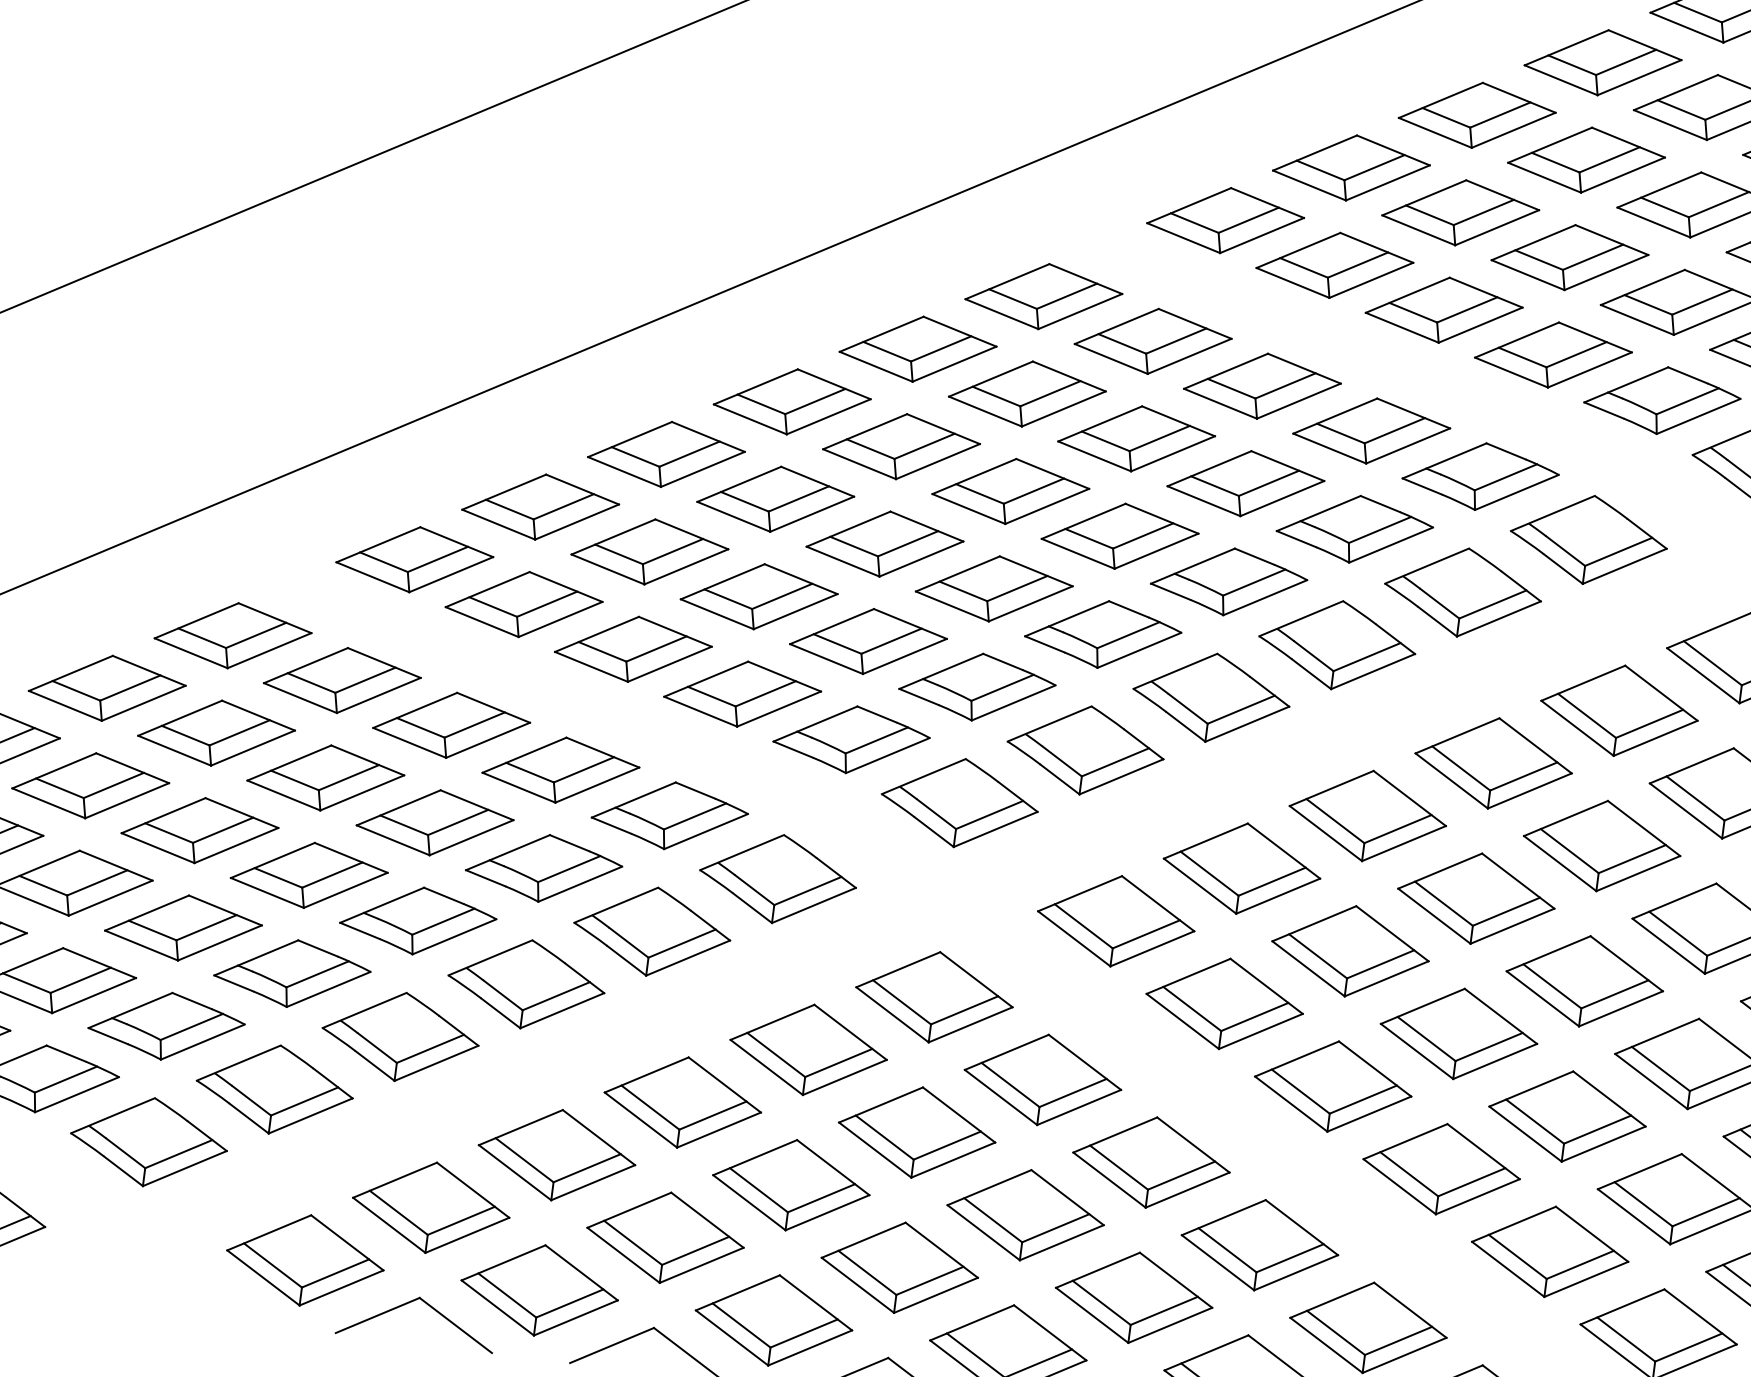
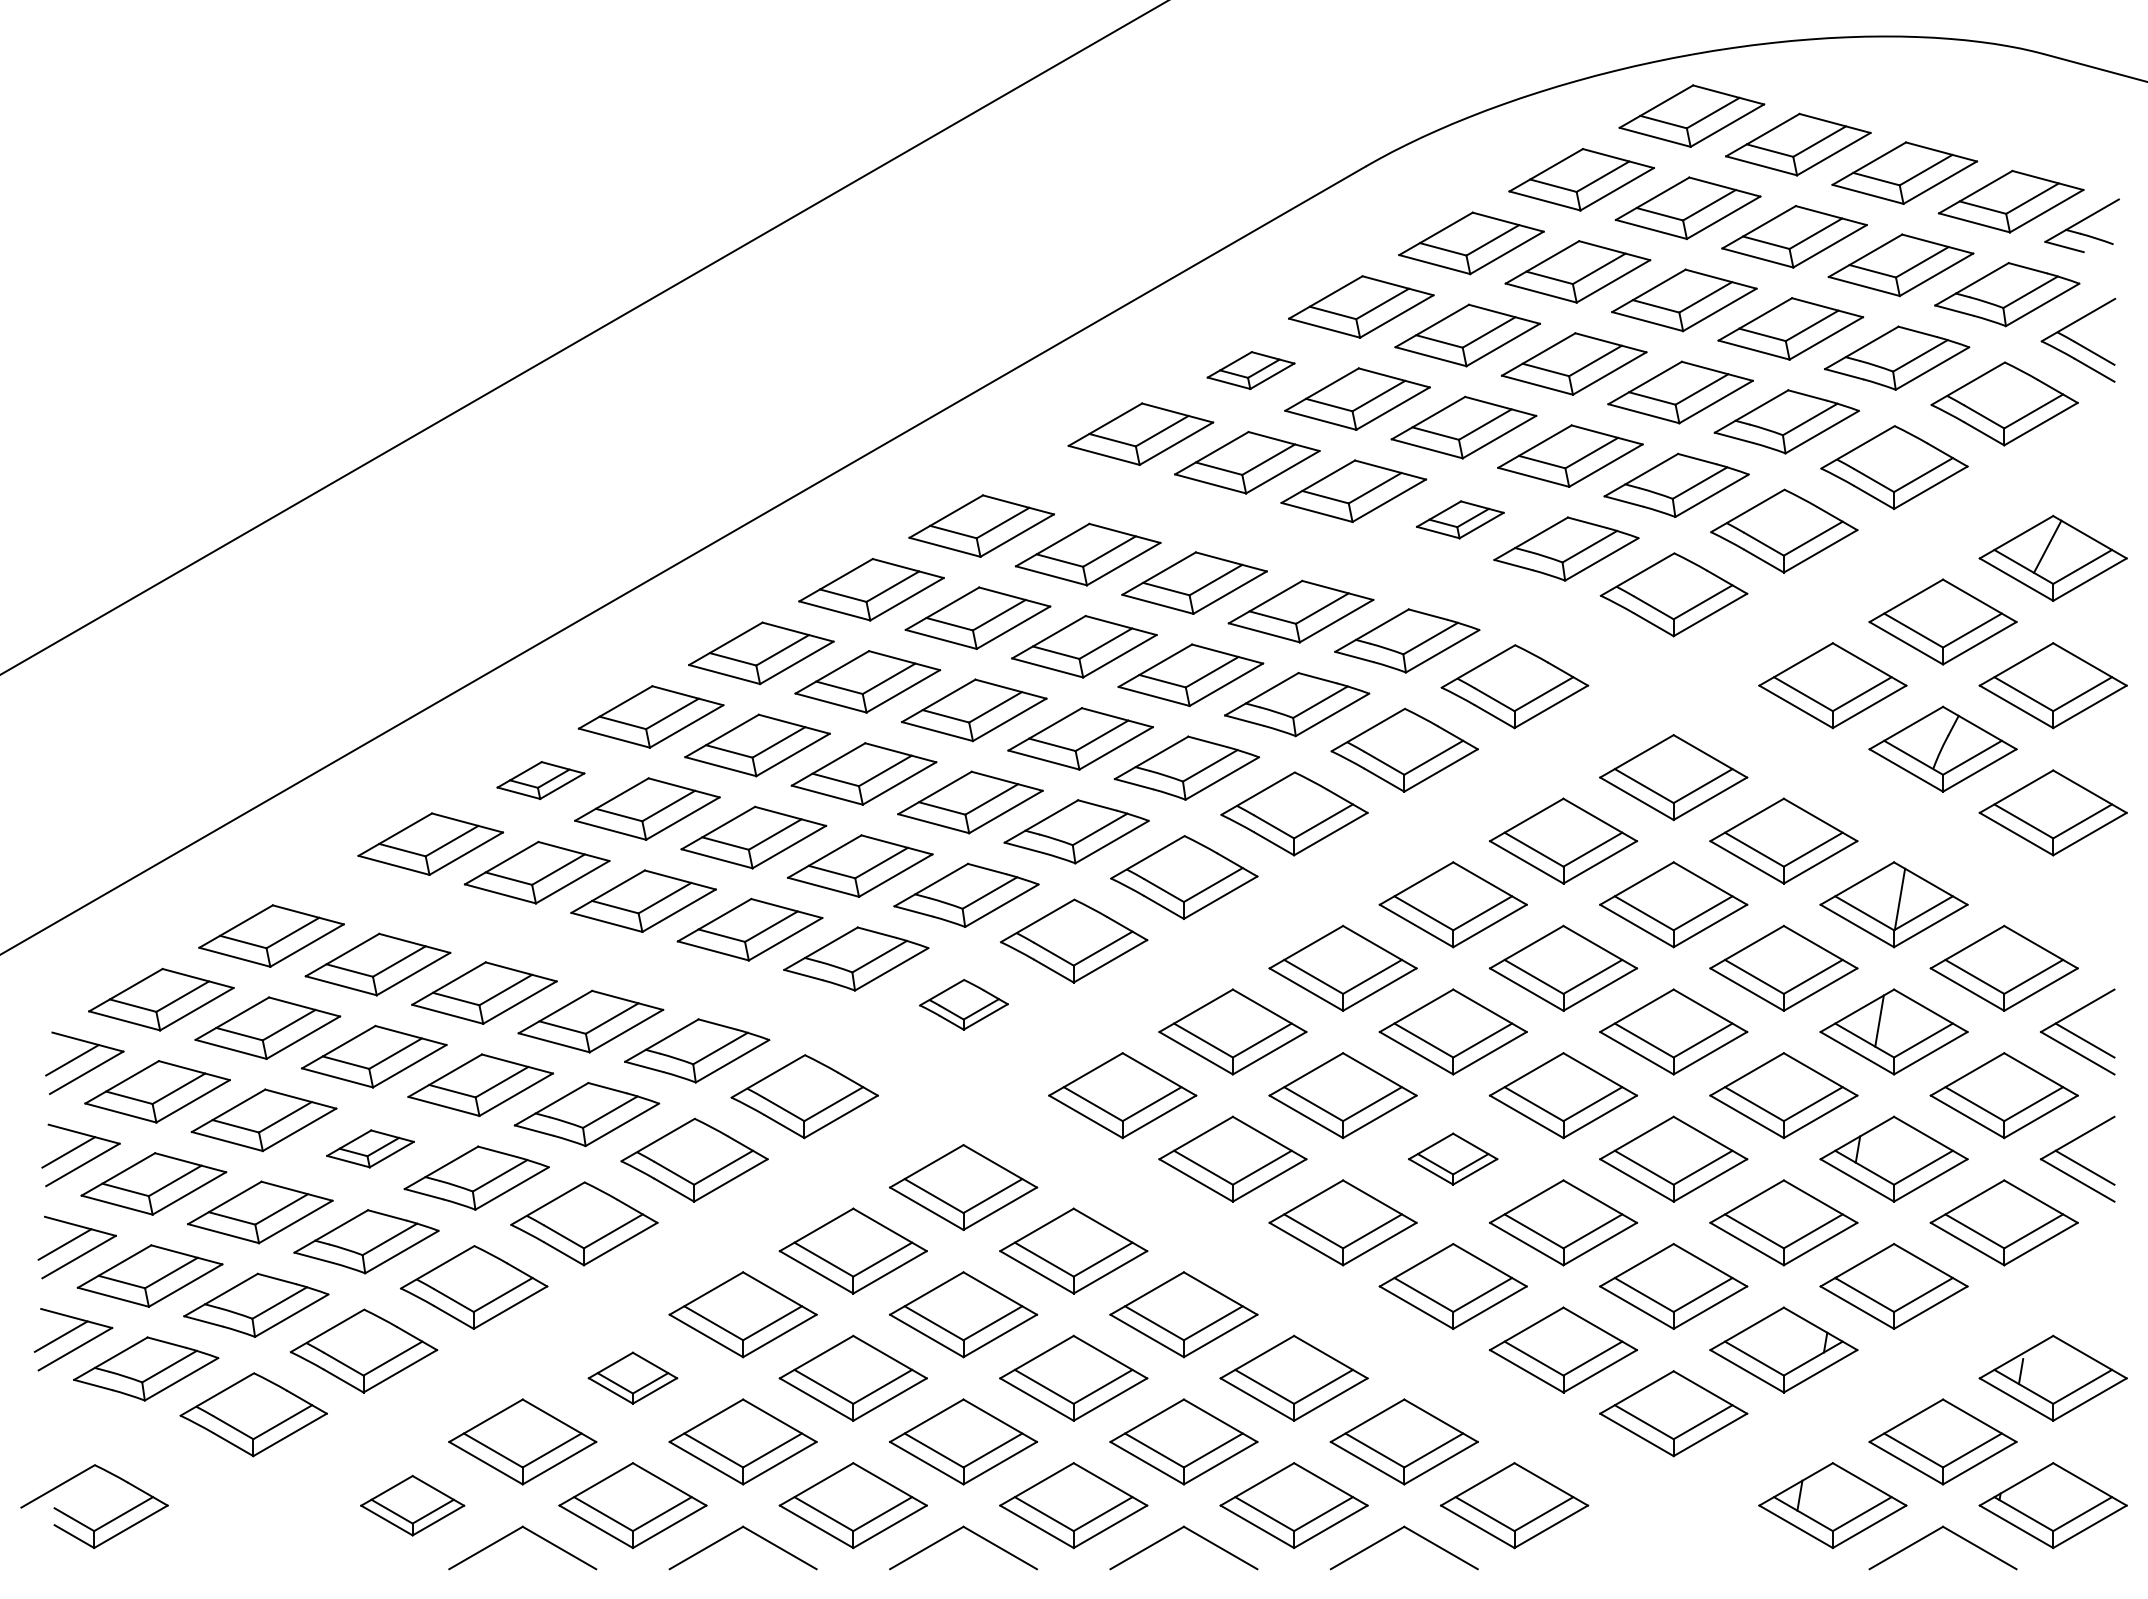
part: (1350, 167) -> (1250, 370), size x0.6
part: (1553, 354) -> (1460, 519), size x0.6
part: (540, 506) -> (540, 780), size x0.6
part: (959, 802) -> (963, 1004), size x0.6
part: (309, 875) -> (370, 1148), size x0.6
part: (1458, 1033) -> (1452, 1158), size x0.6
part: (556, 1154) -> (632, 1377), size x0.6
part: (305, 1260) -> (412, 1505), size x0.7

